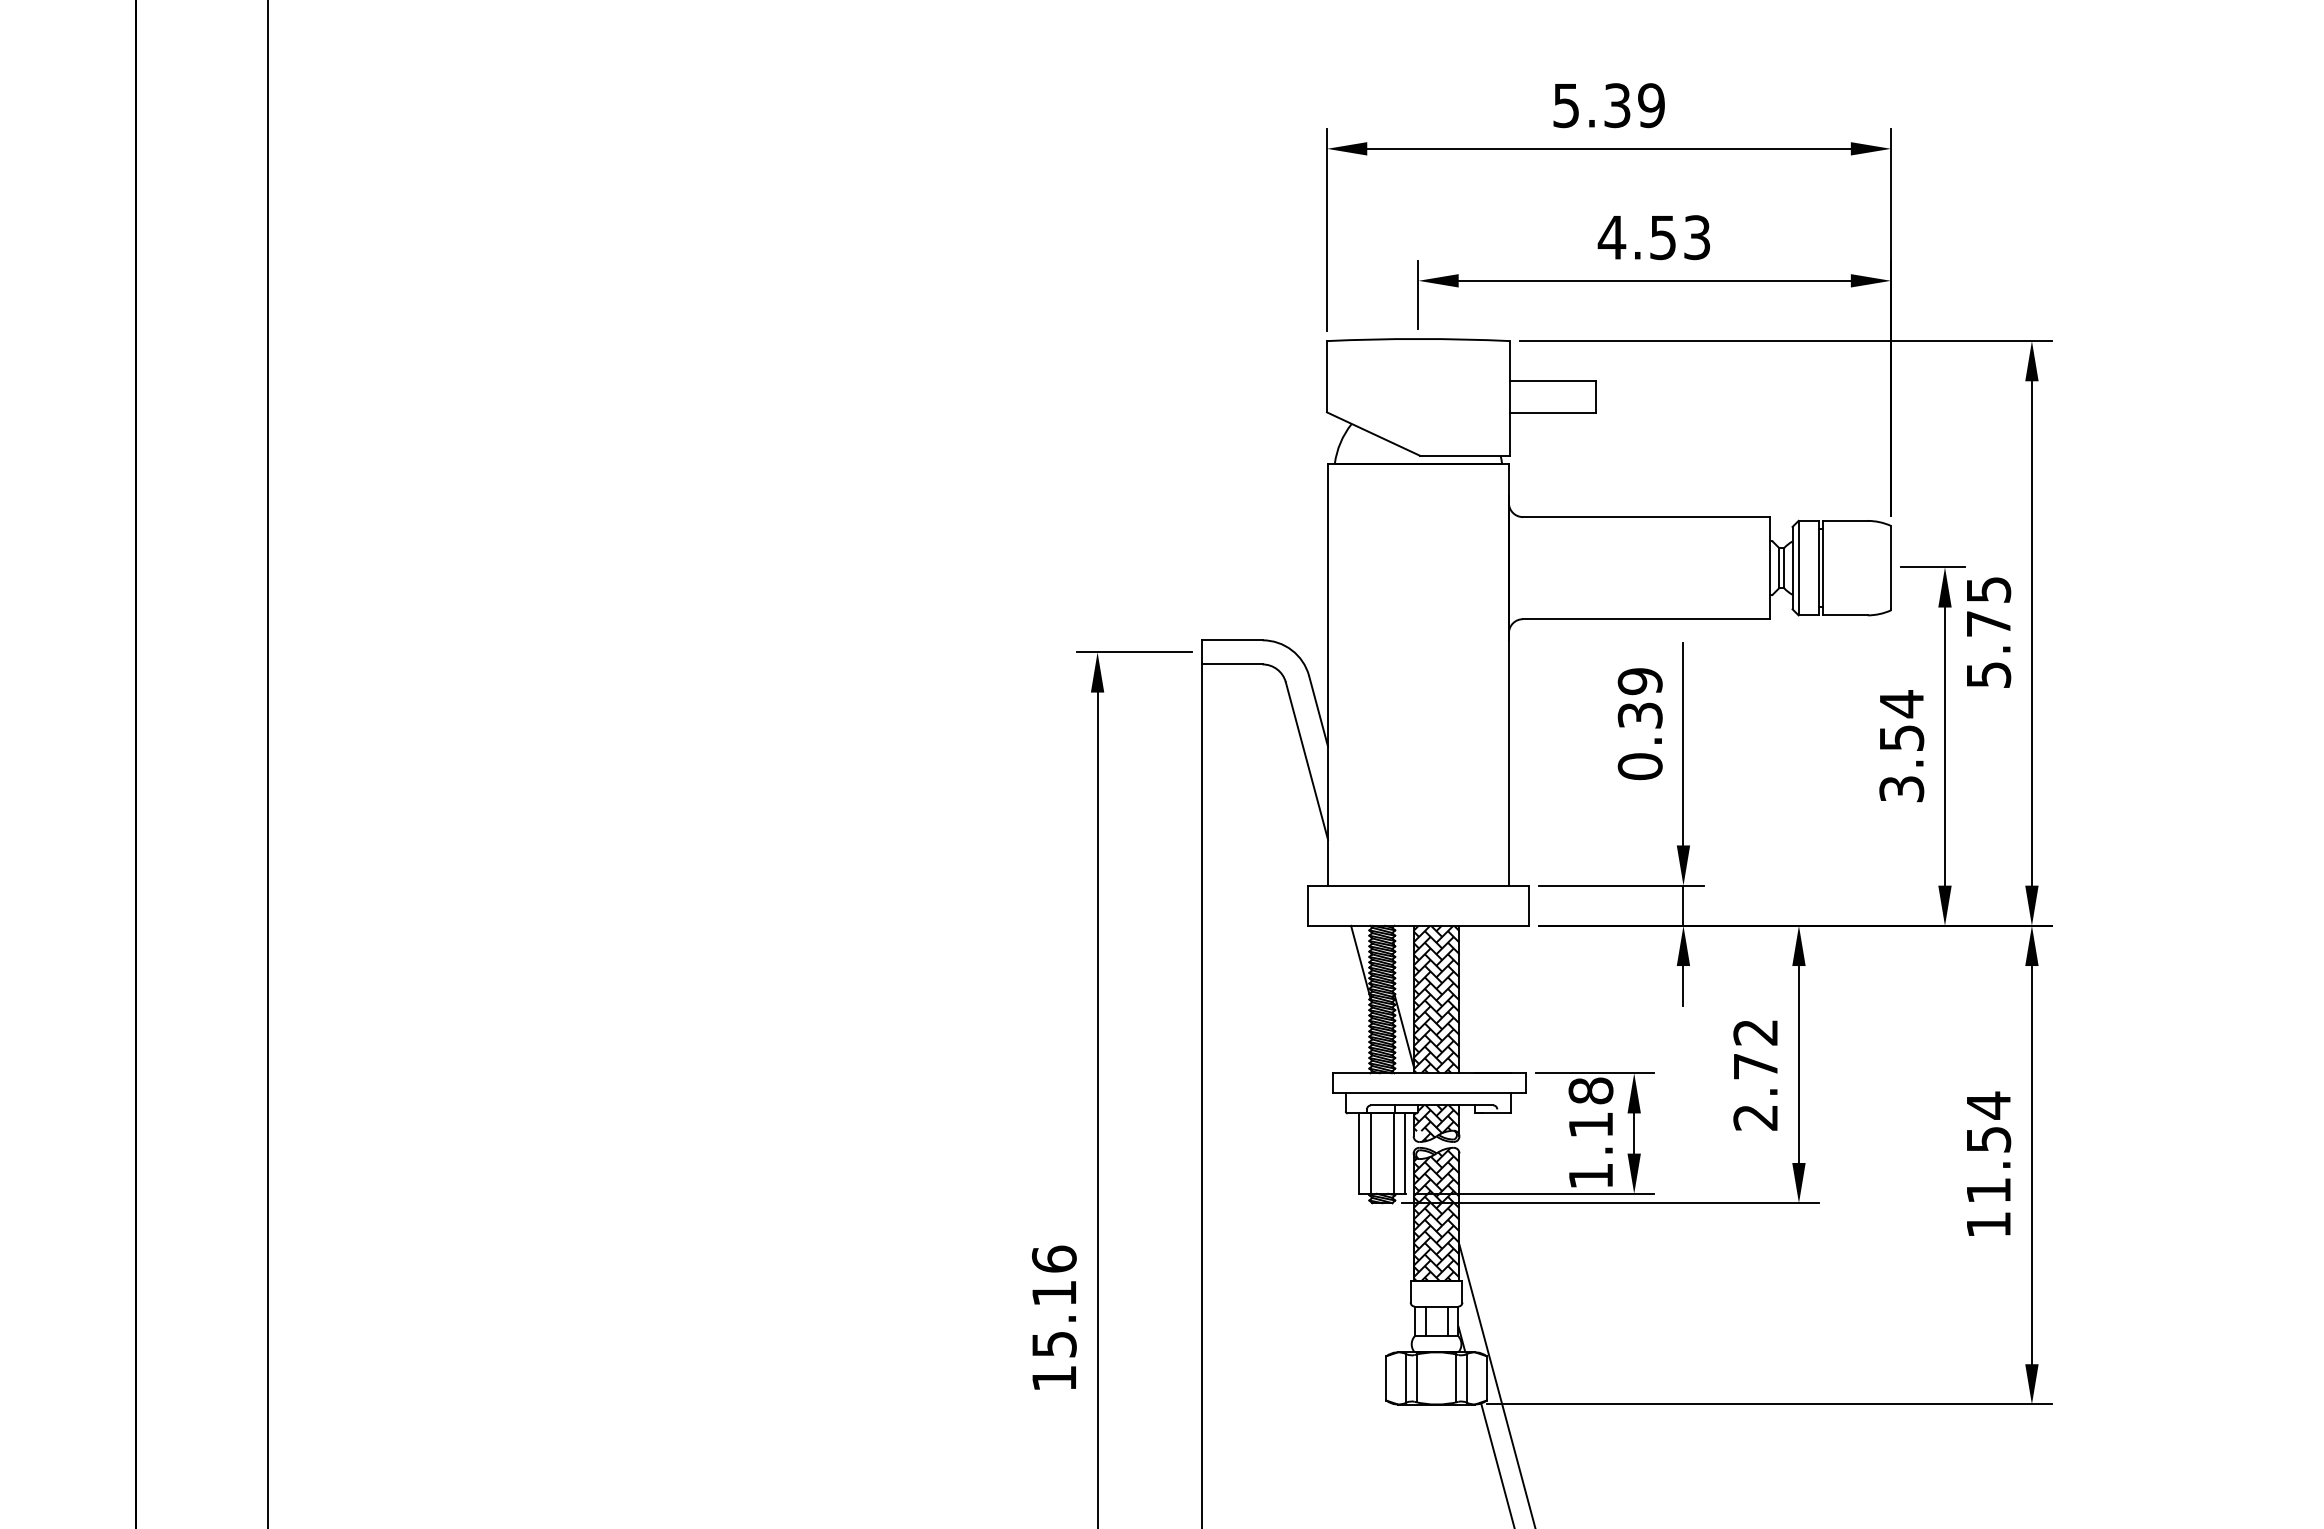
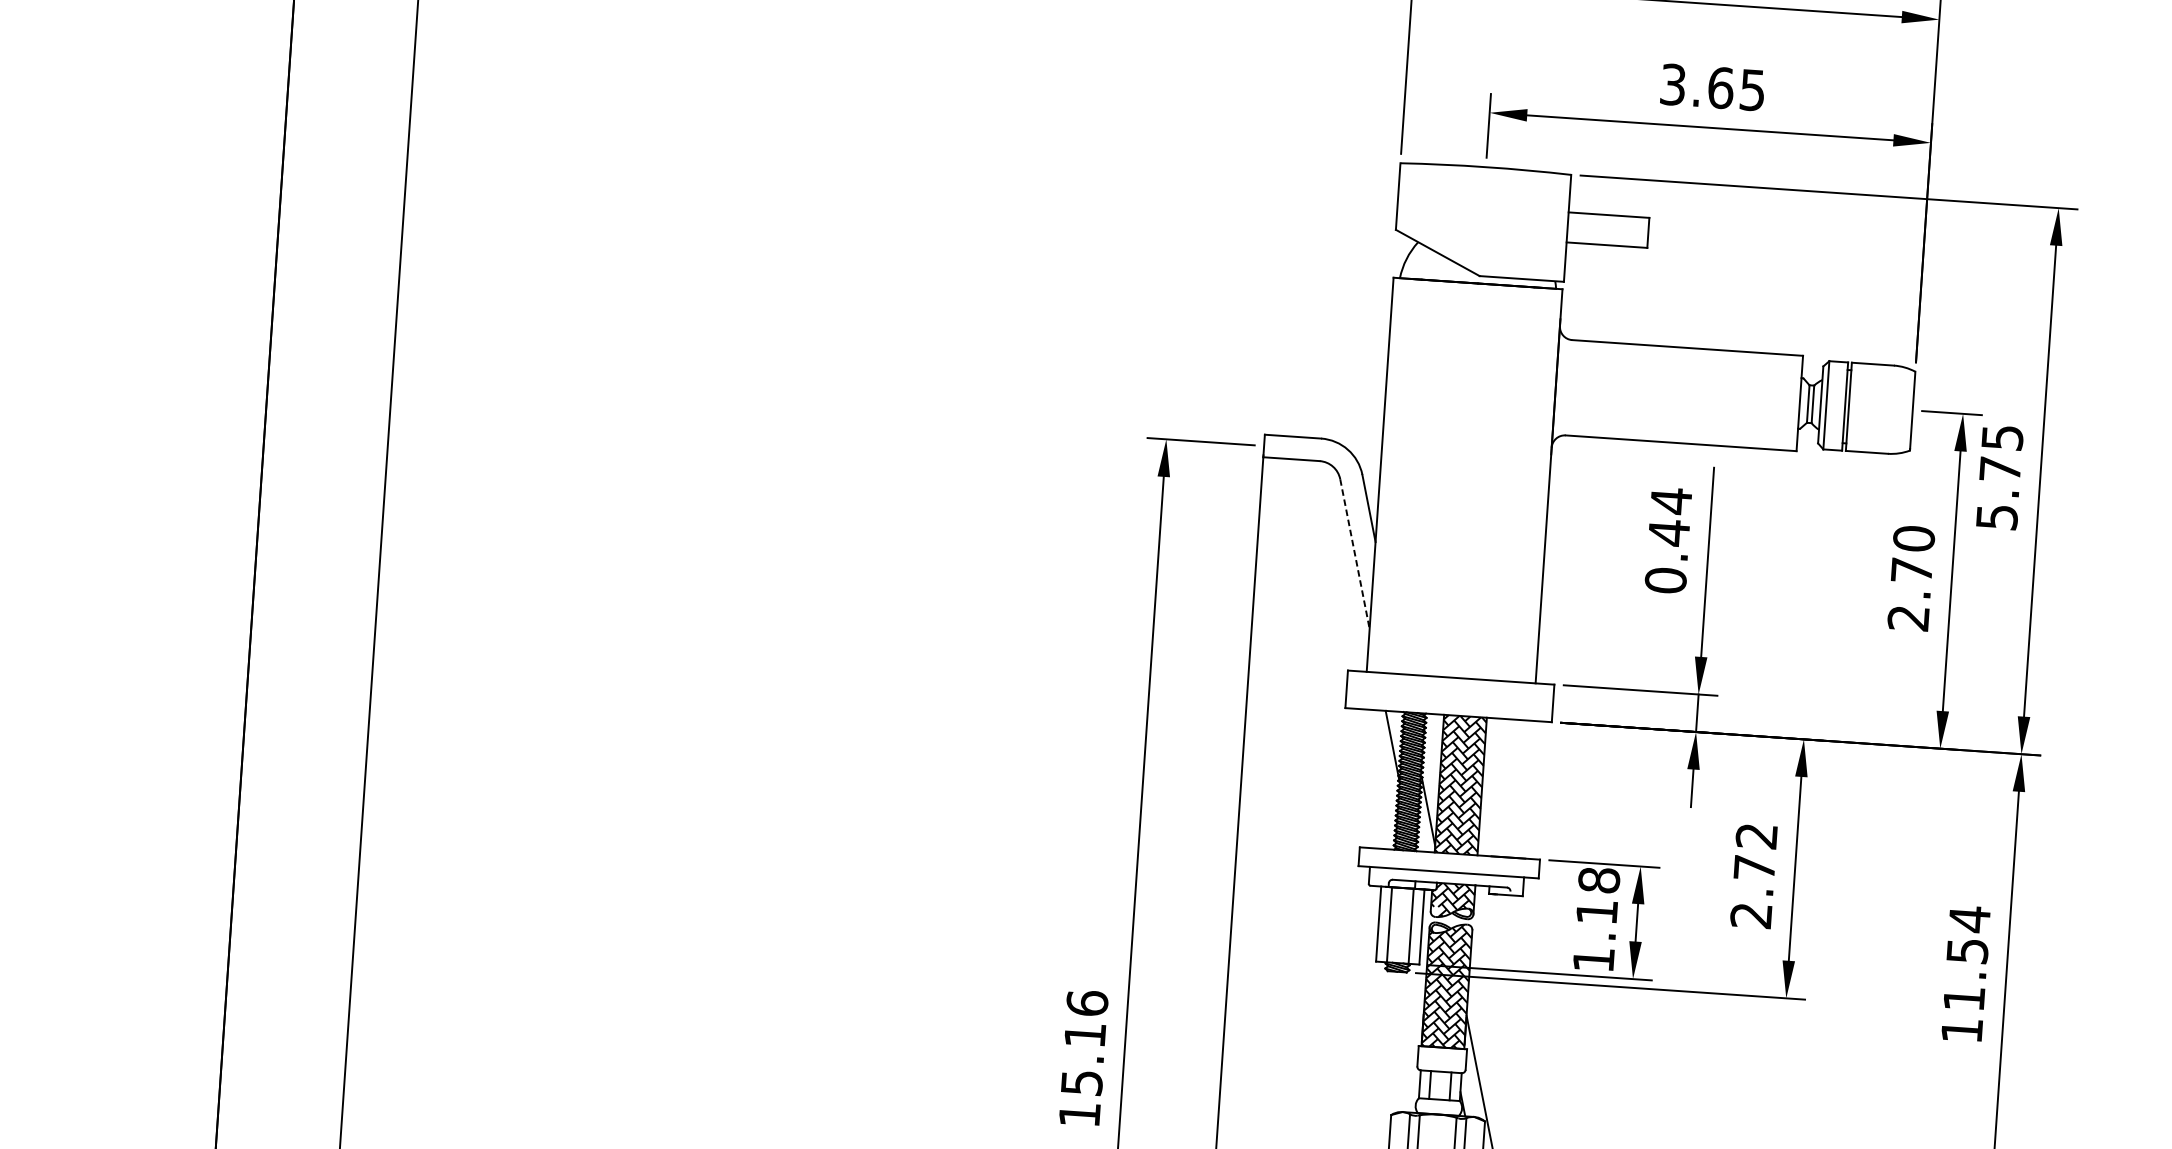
text: (1653, 237) -> (1711, 87), 4.53 -> 3.65
text: (1639, 698) -> (1669, 516), 0.39 -> 0.44
text: (1901, 746) -> (1911, 578), 3.54 -> 2.70
line: (1306, 761) -> (1354, 554), solid -> dashed

